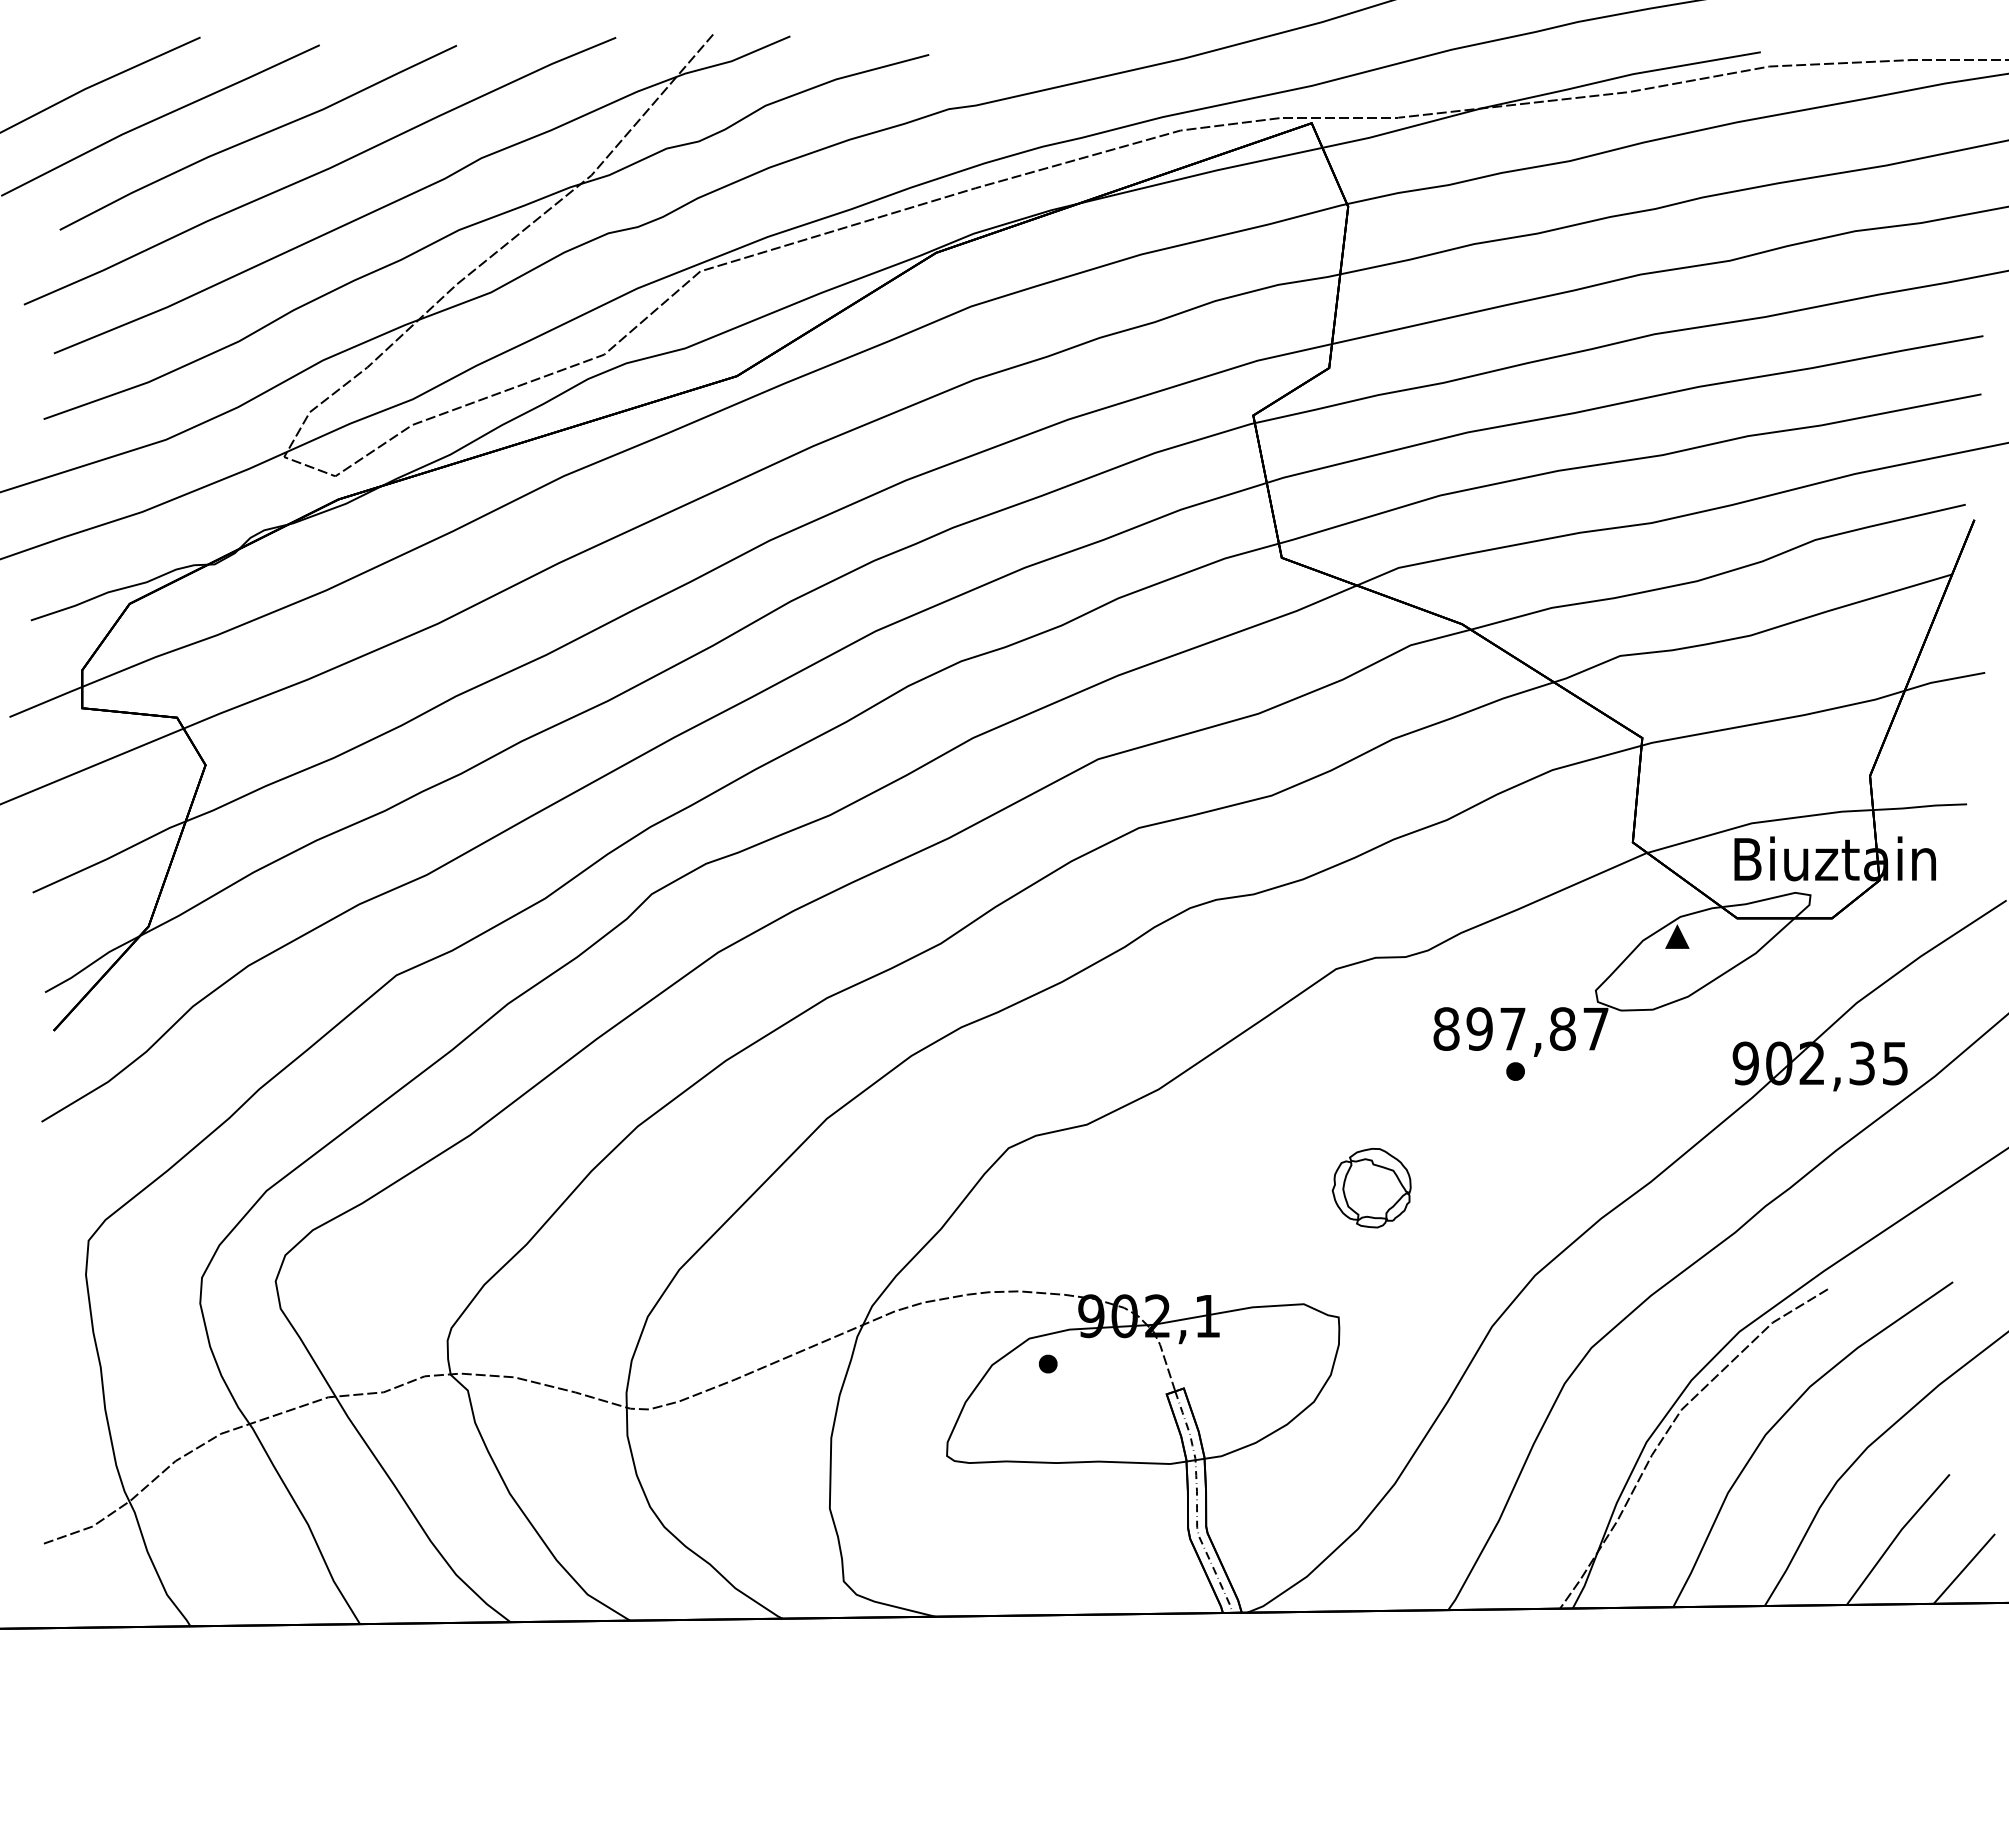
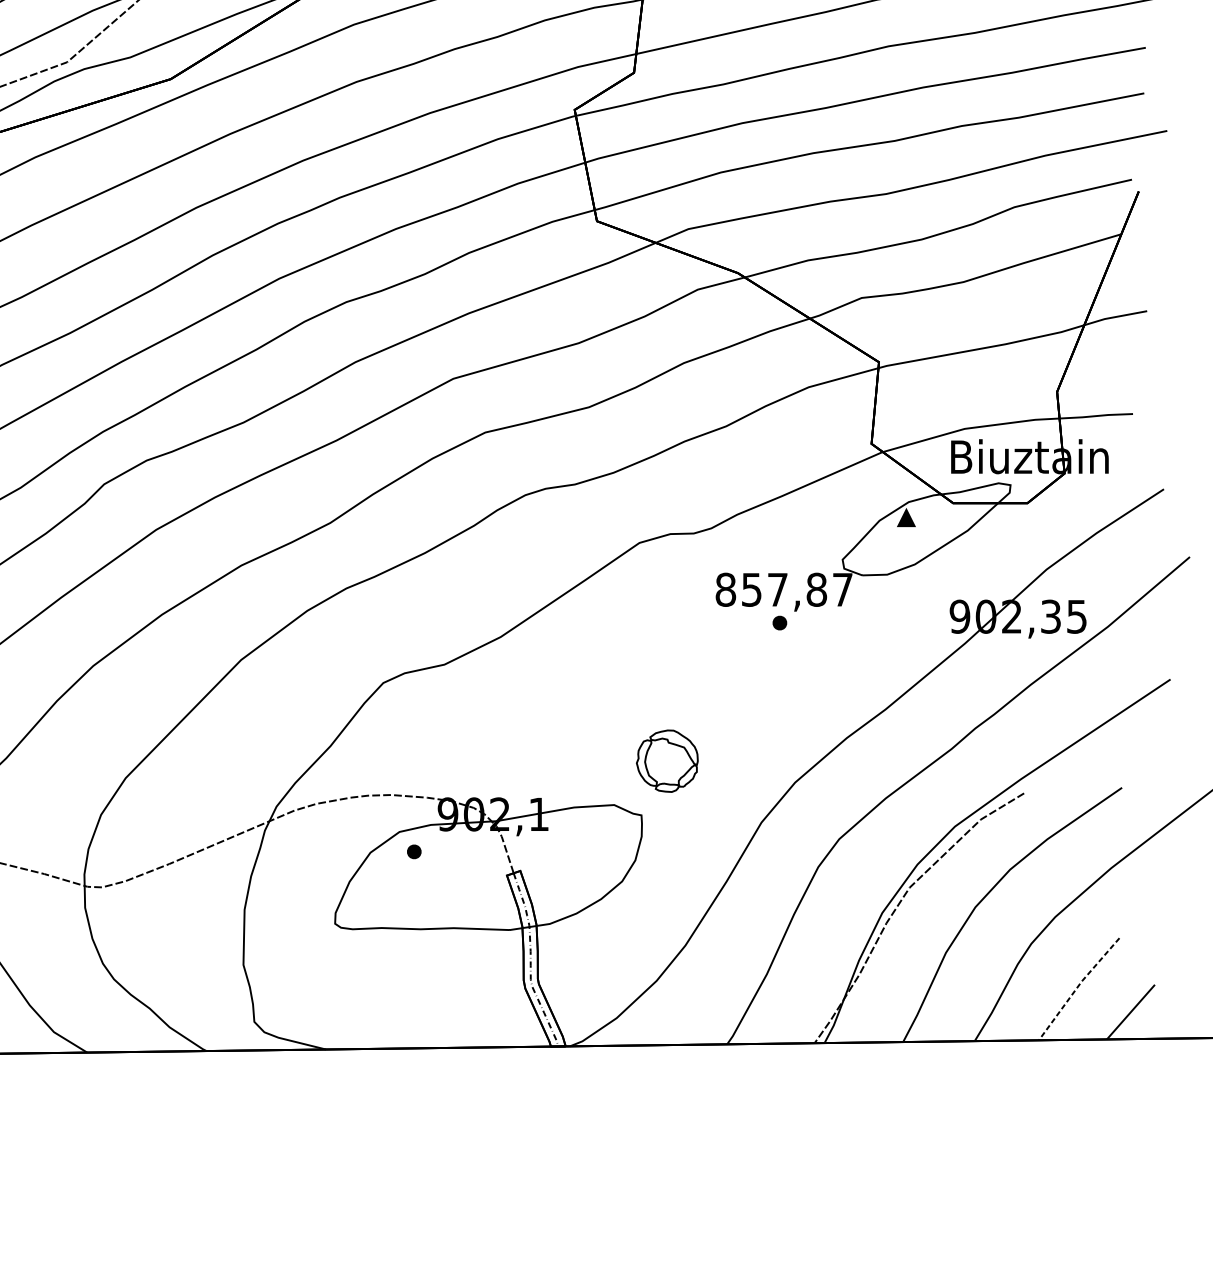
text: (1479, 1028) -> (751, 589), 897,87 -> 857,87
part: (1371, 1188) -> (667, 761), moved
line: (1896, 1537) -> (1077, 987), solid -> dashed

